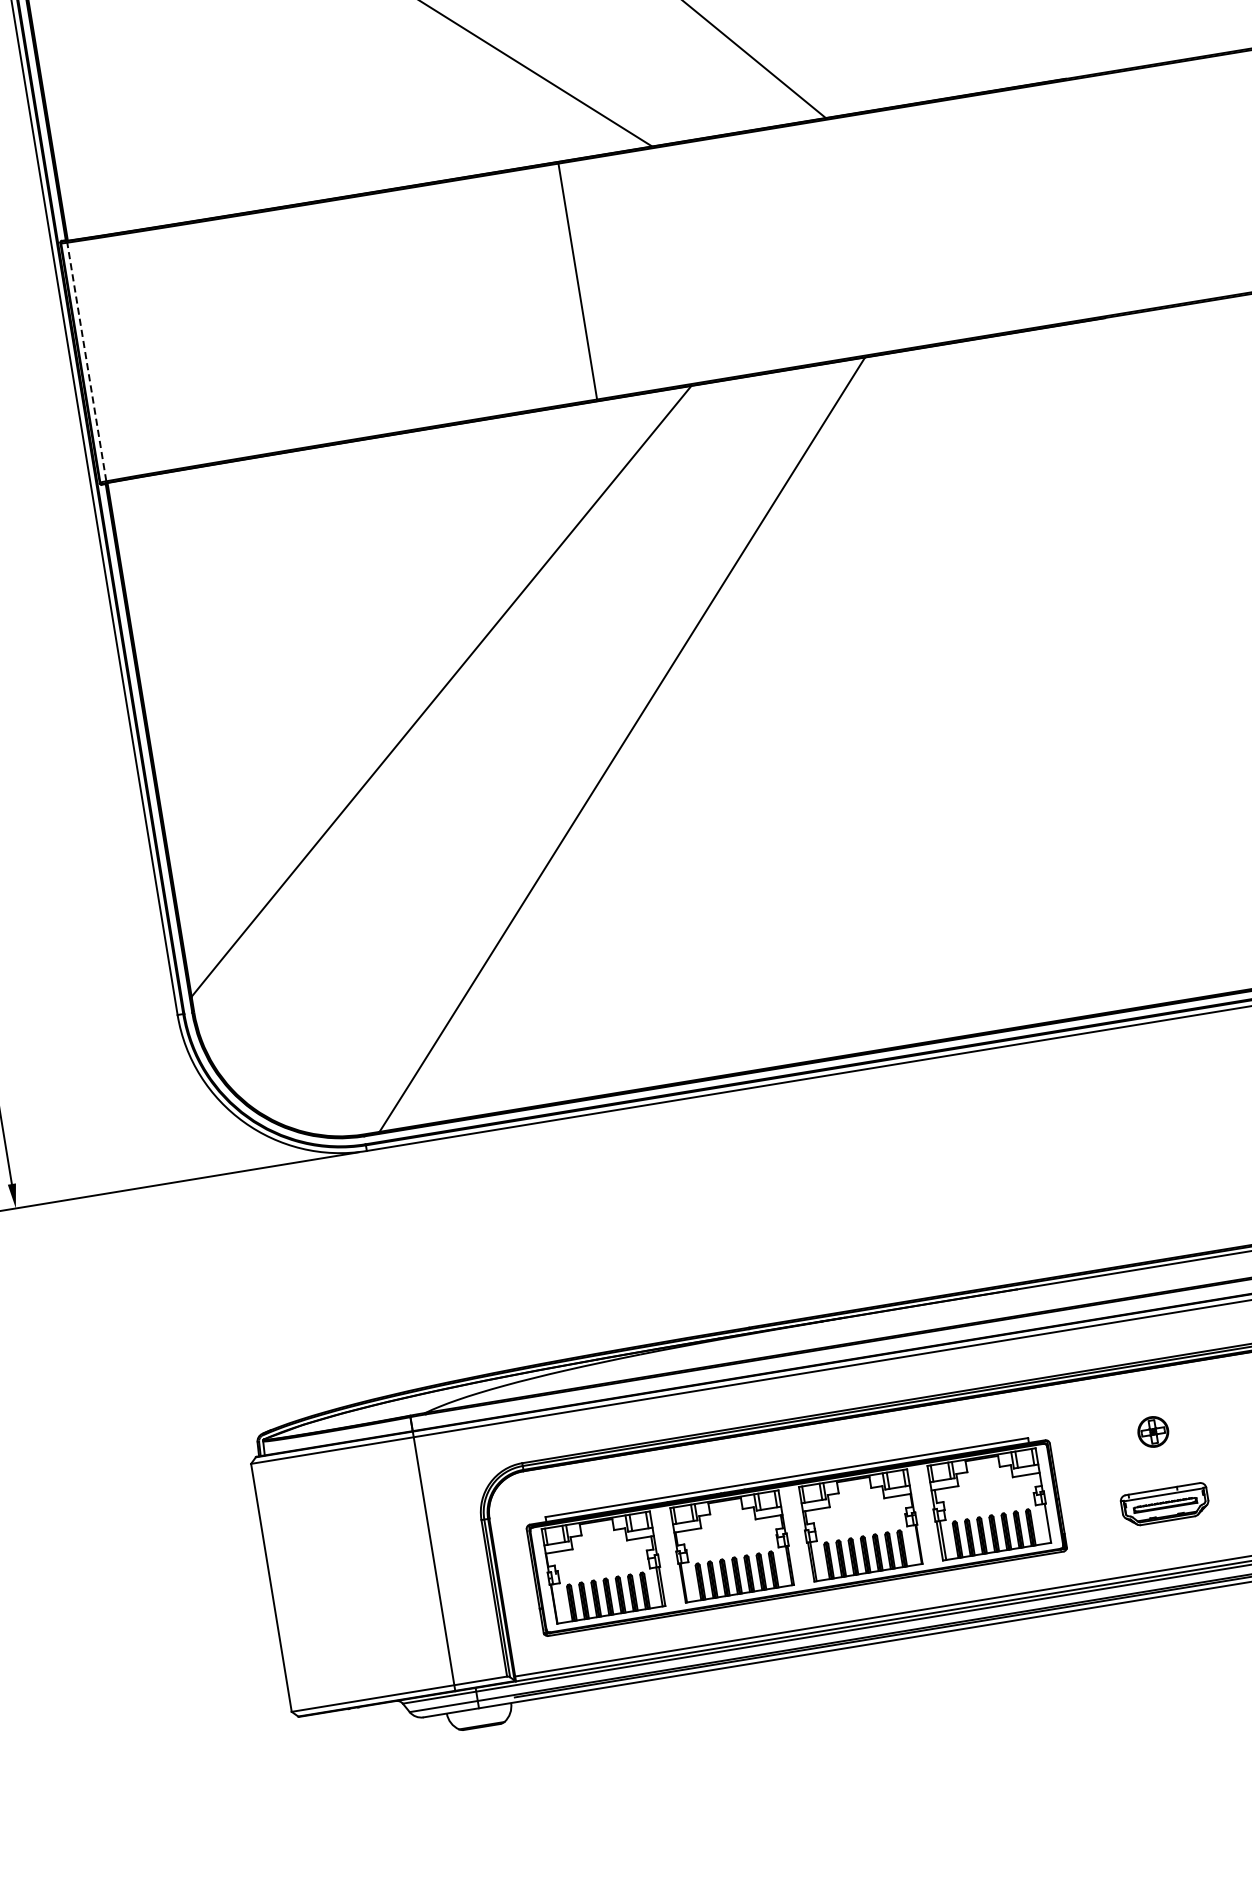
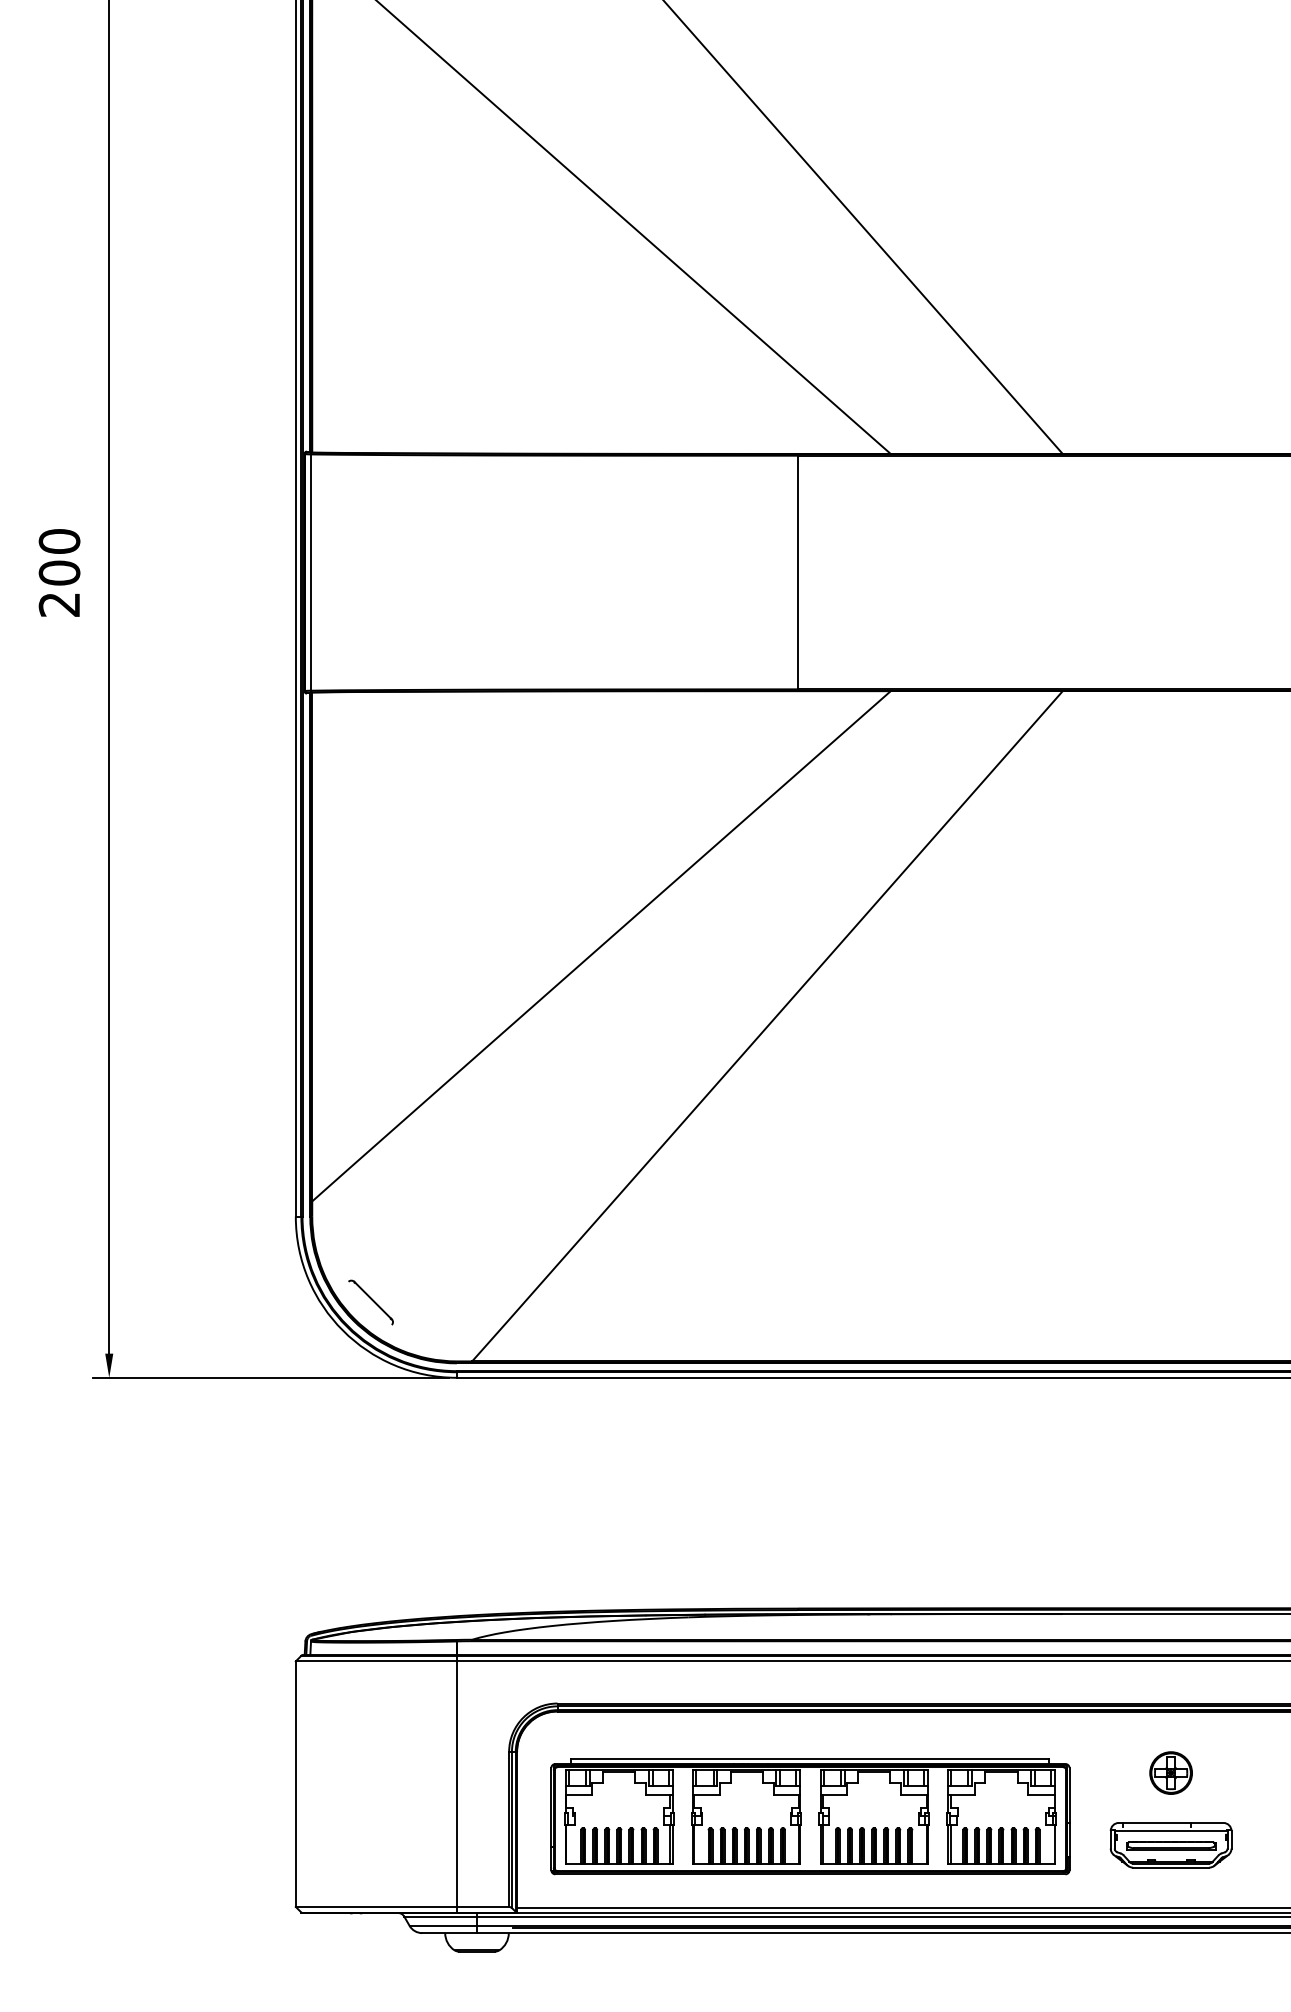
line: (86, 361) -> (311, 572), dashed -> solid
part: (267, 1089) -> (370, 1302), added
part: (1152, 1431) -> (1170, 1772), size x1.43
part: (1164, 1505) -> (1170, 1845), size x1.43

